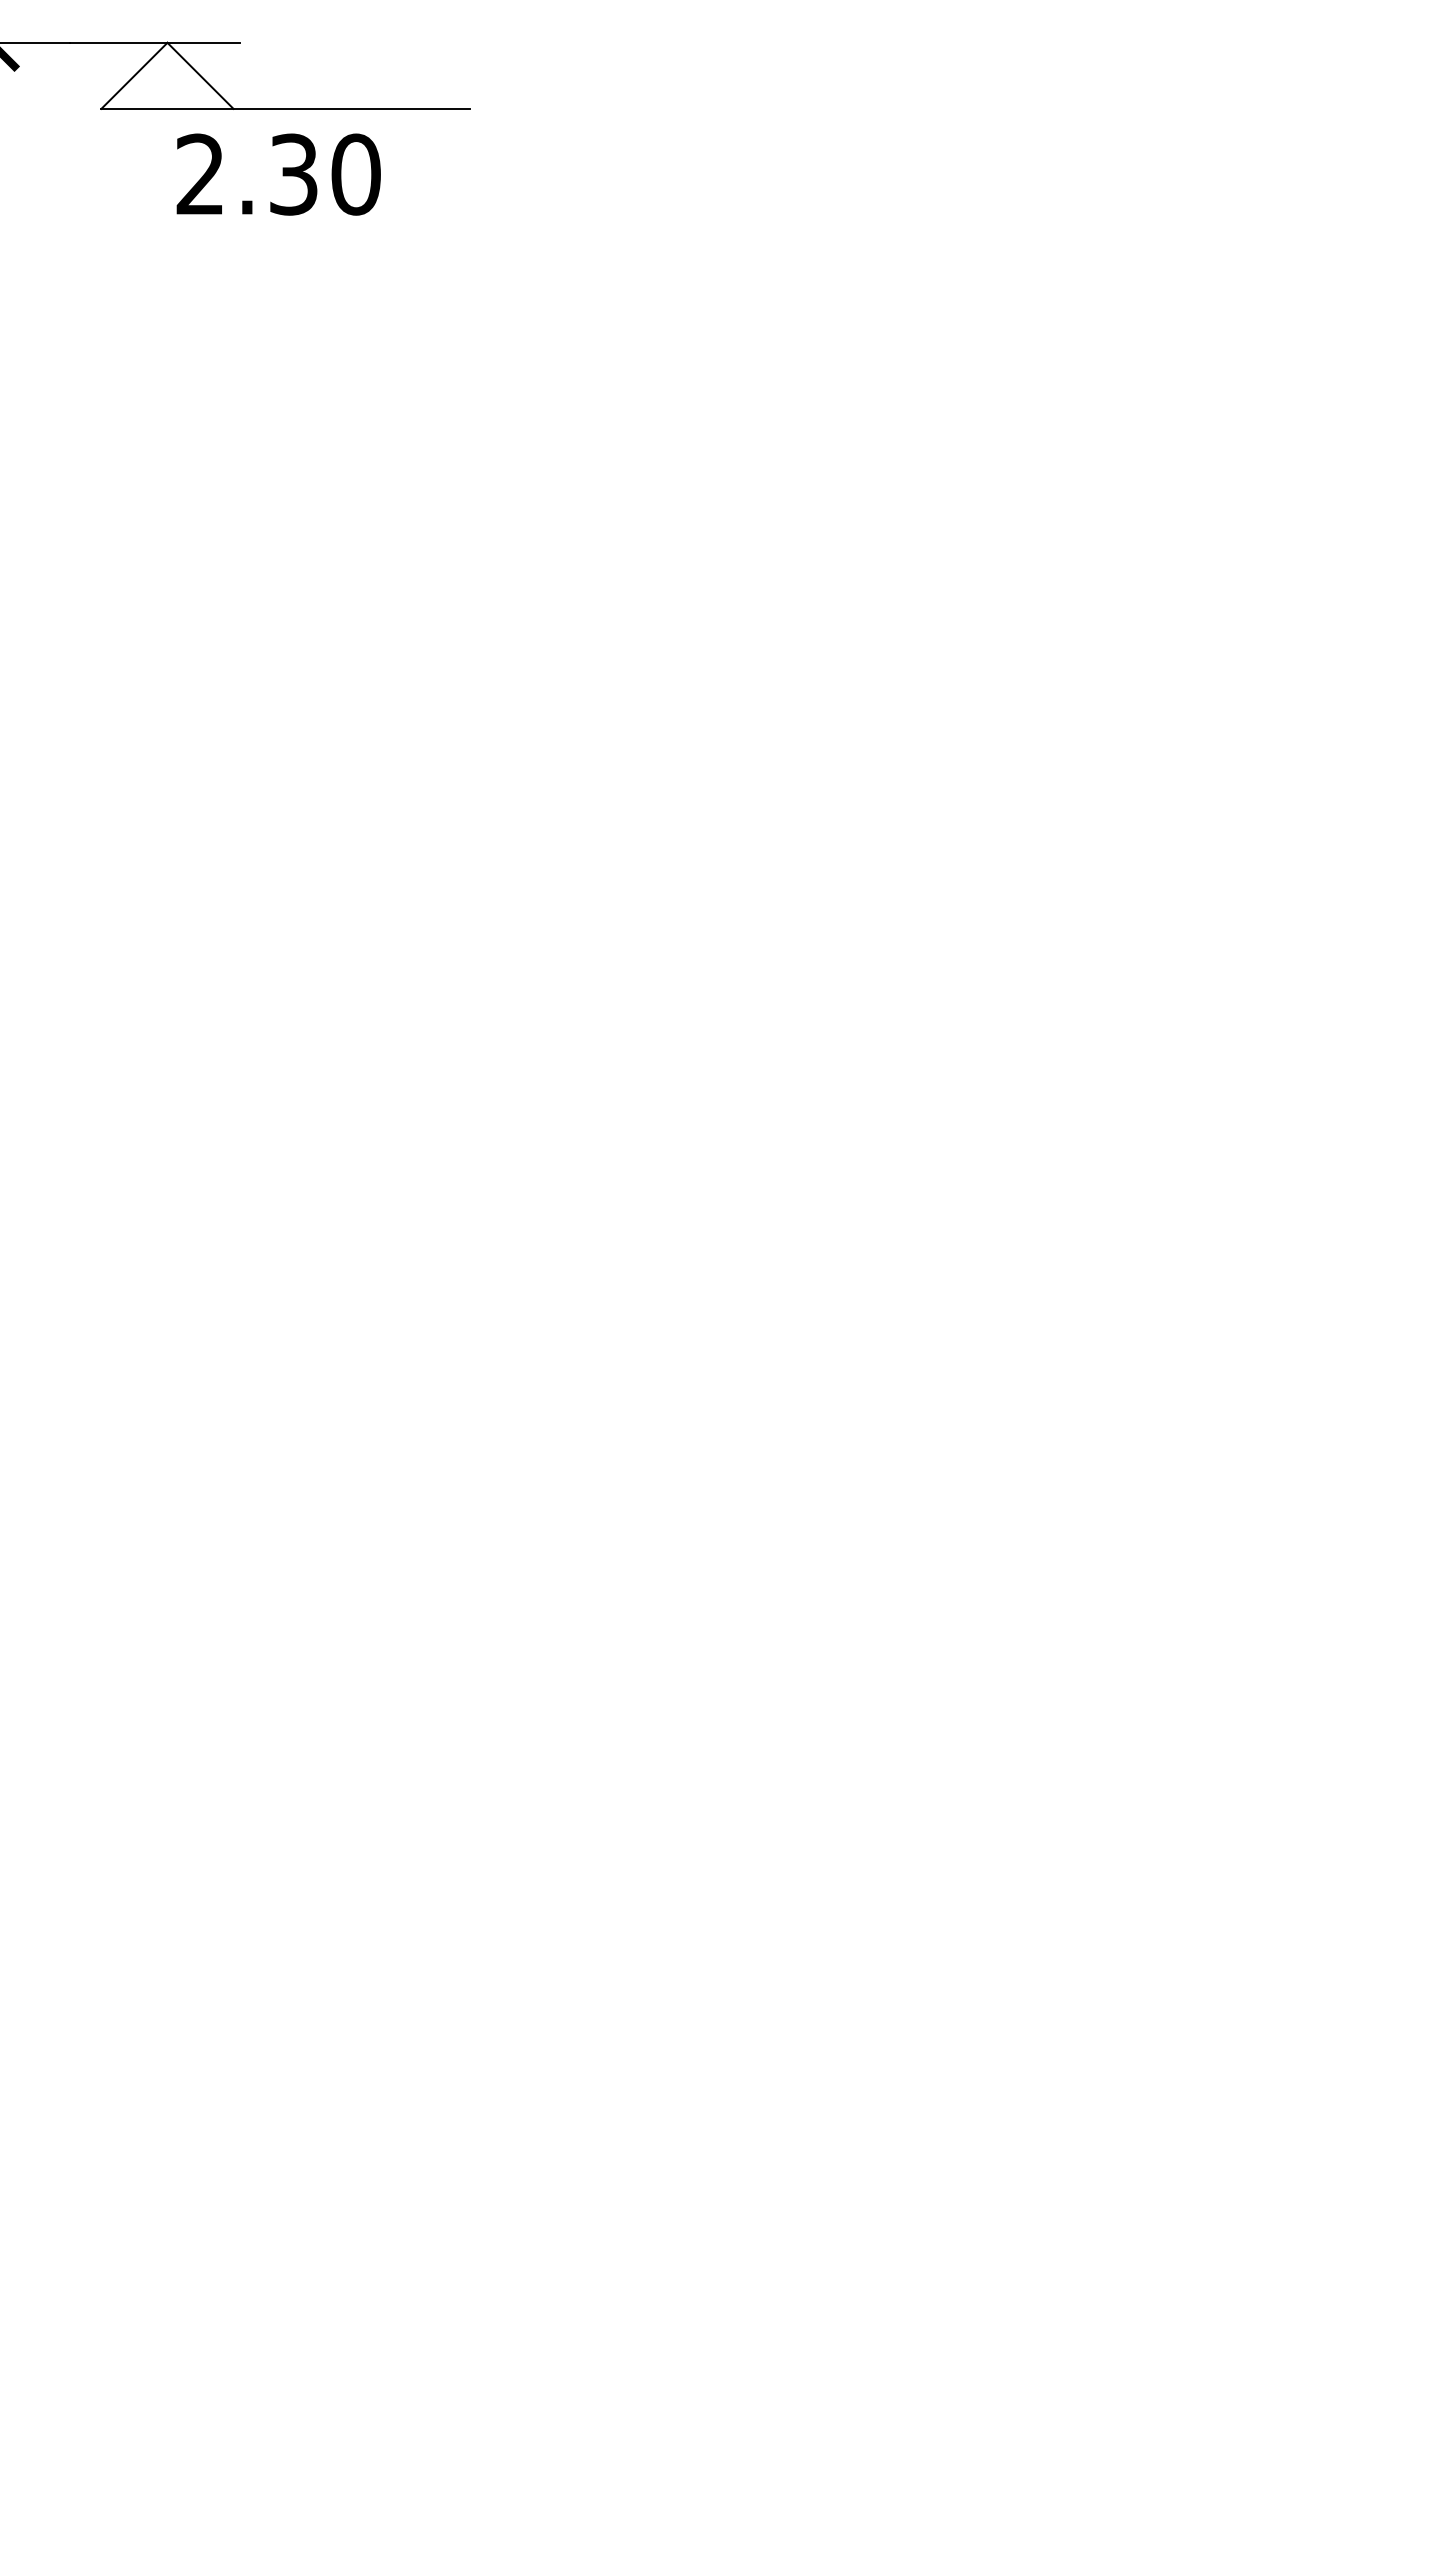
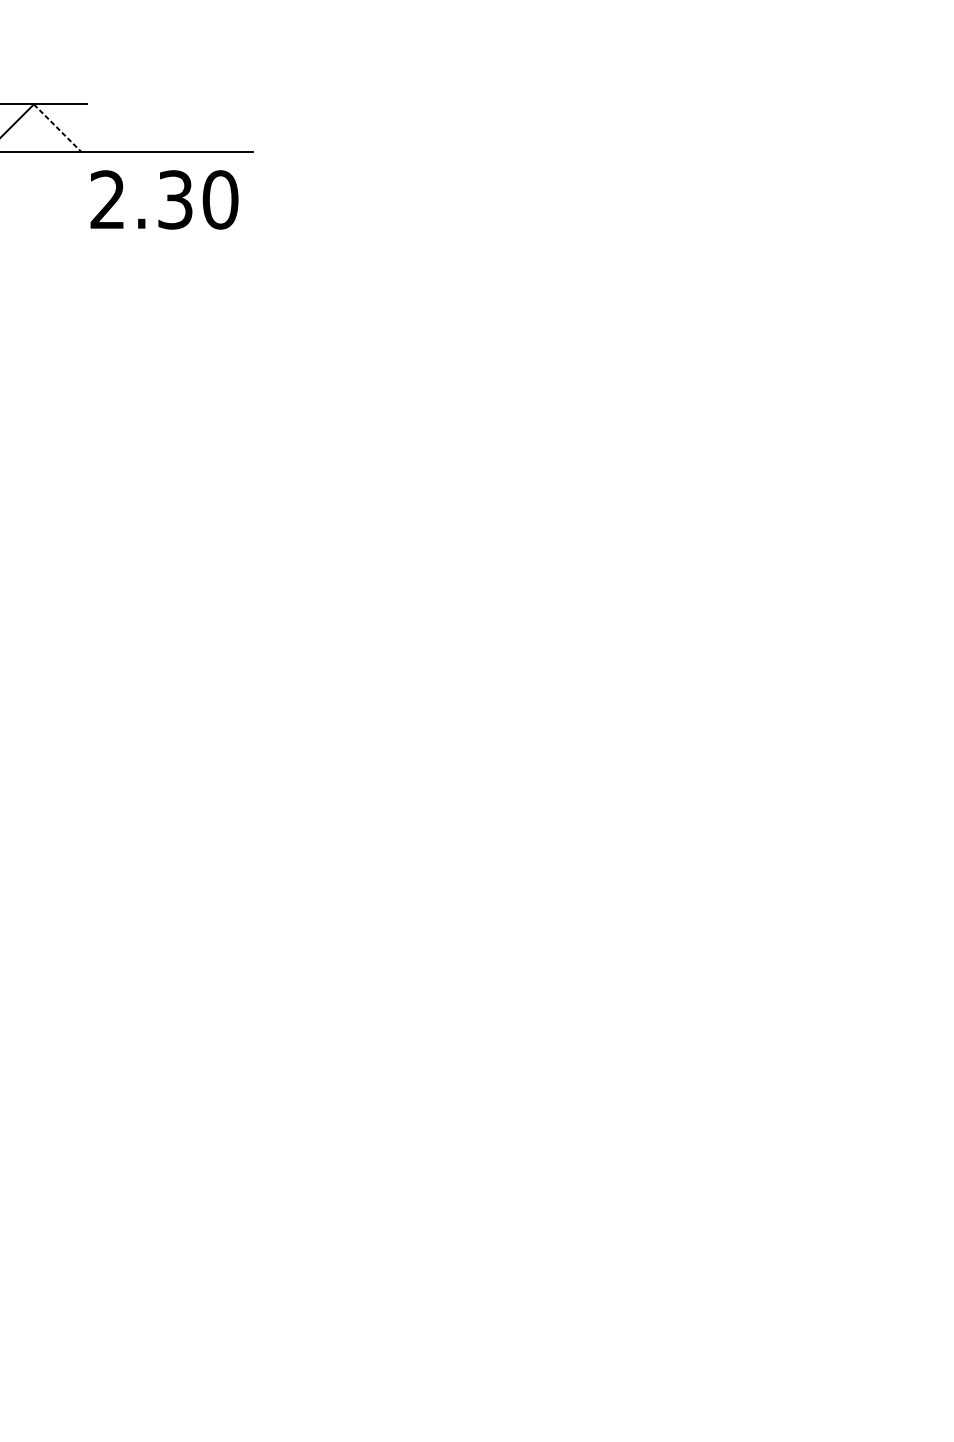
line: (200, 75) -> (57, 128), solid -> dashed
text: (278, 174) -> (164, 199), moved

